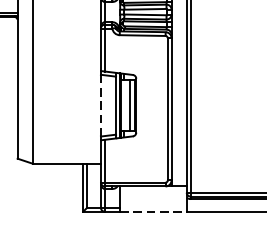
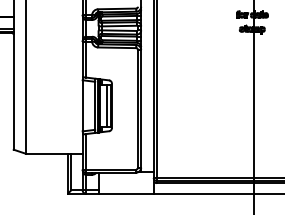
line: (100, 105) -> (82, 105), dashed -> solid
line: (153, 211) -> (126, 193), dashed -> solid

